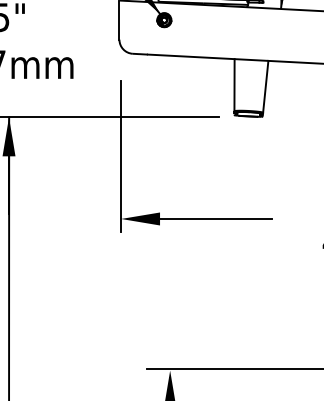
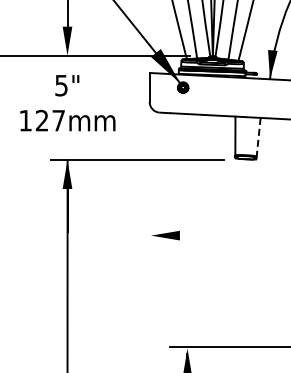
line: (265, 87) -> (258, 137), solid -> dashed
line: (120, 155) -> (150, 188), removed
line: (211, 218) -> (218, 235), removed

